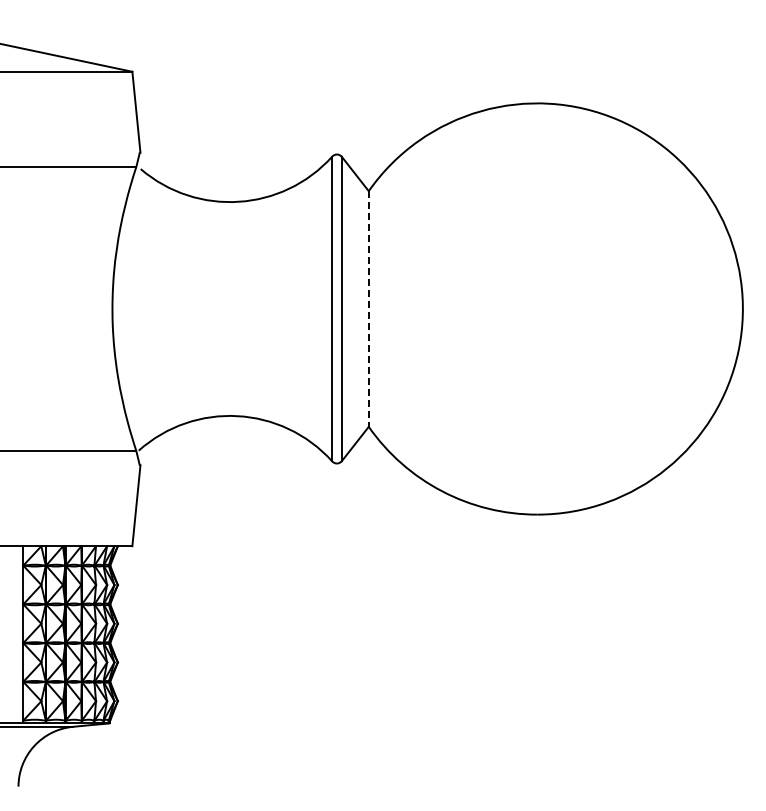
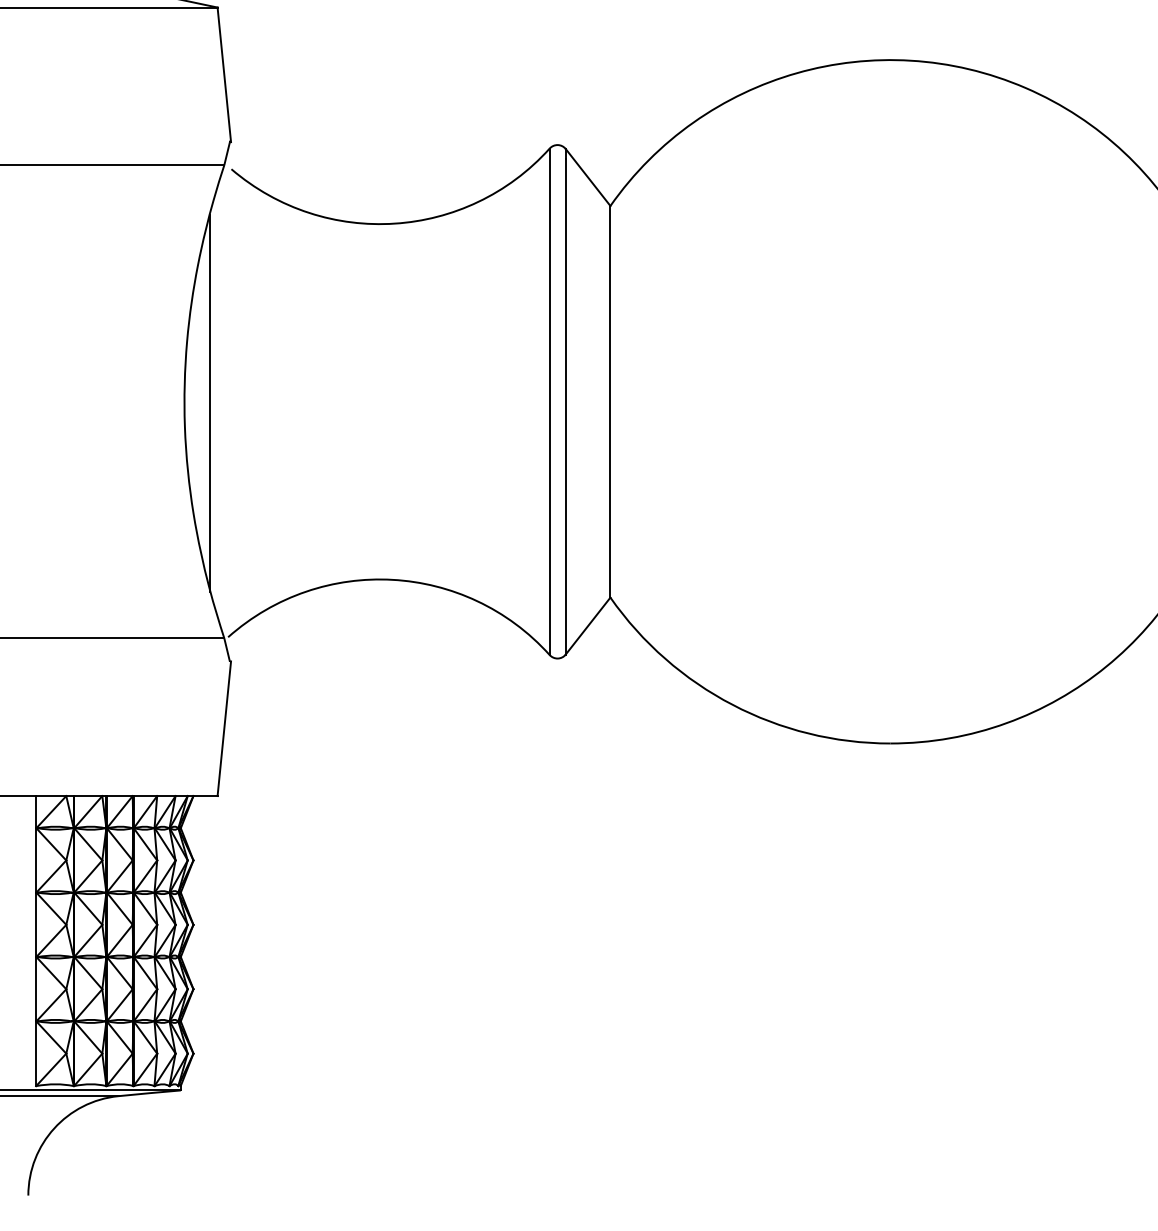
line: (127, 309) -> (209, 402), added
line: (368, 309) -> (609, 402), dashed -> solid

